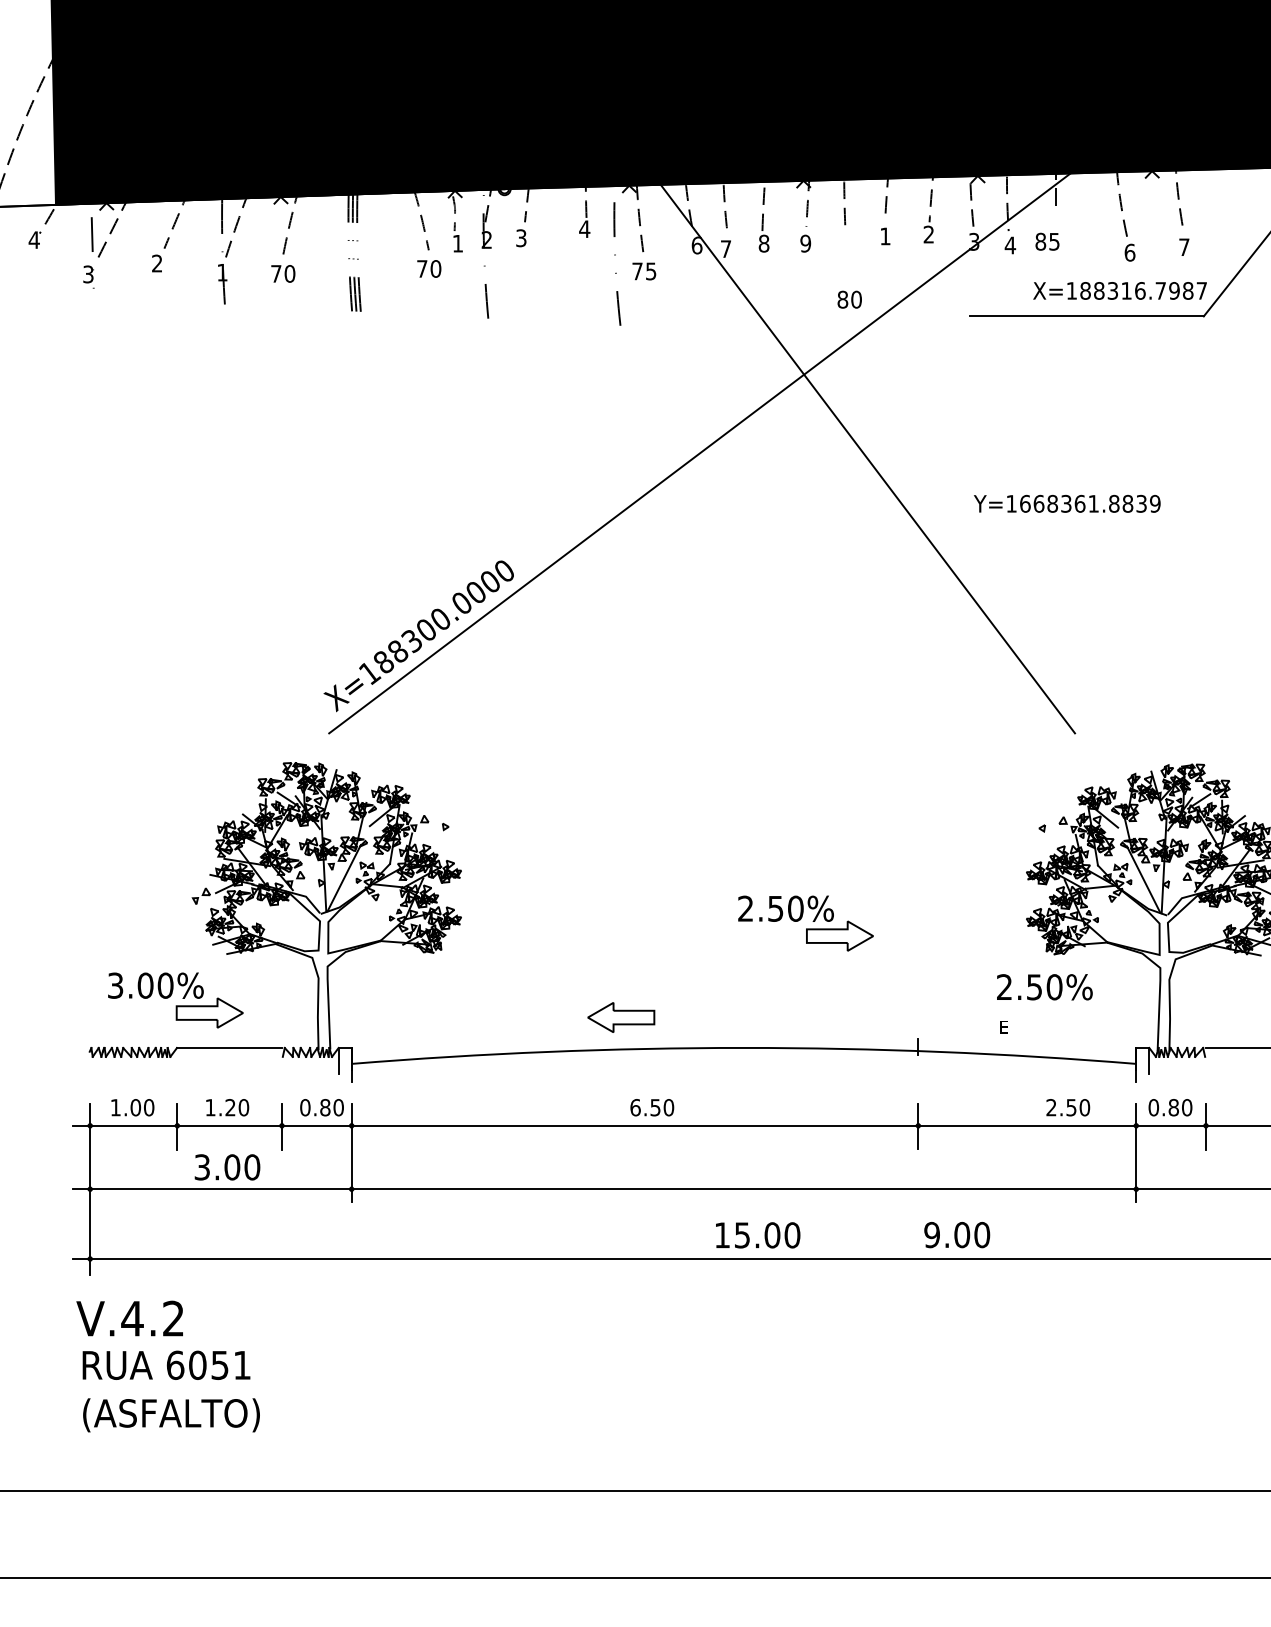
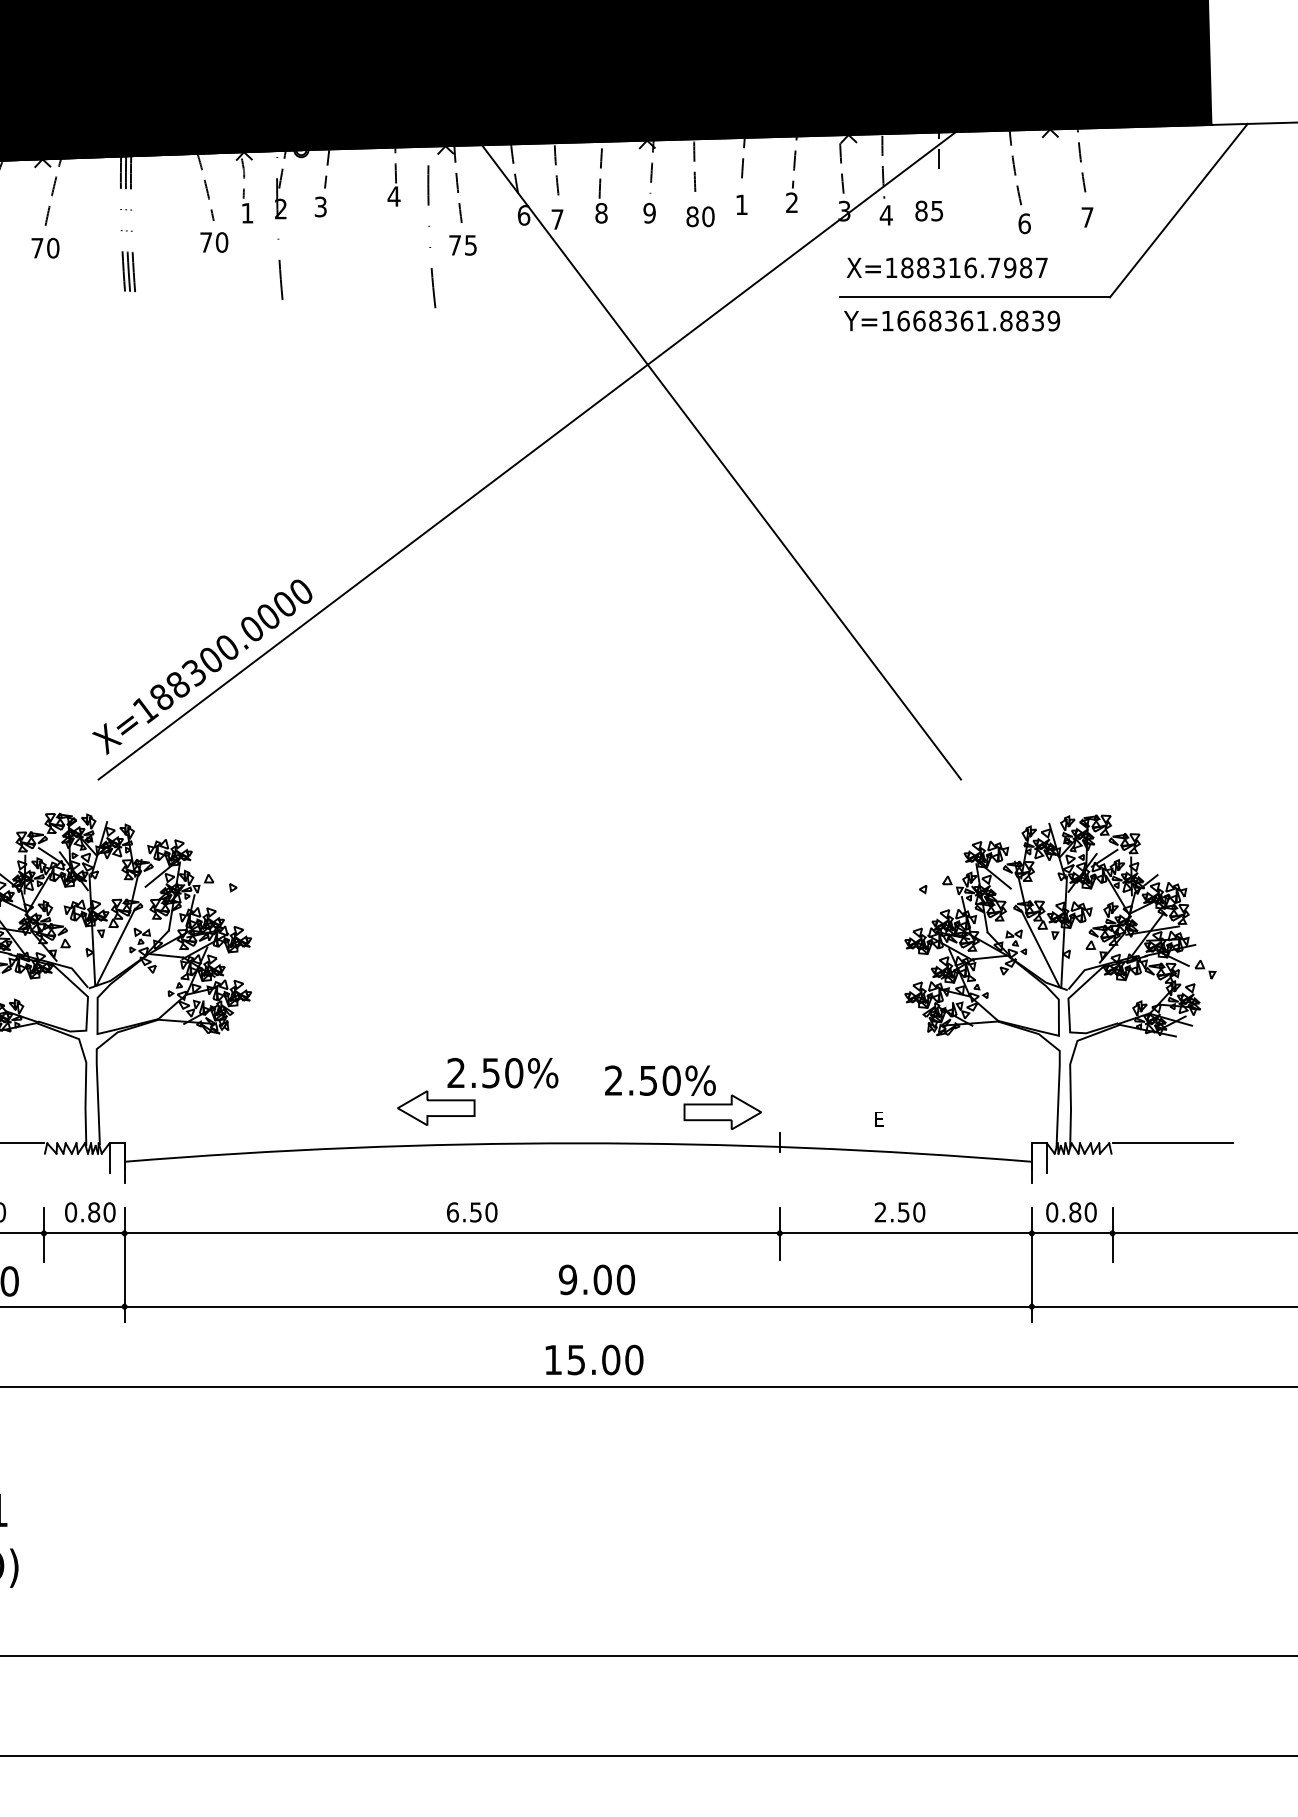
text: (1119, 290) -> (946, 267), moved
text: (849, 299) -> (700, 216), moved
text: (1067, 503) -> (952, 320), moved
part: (805, 923) -> (682, 1097), moved
text: (1044, 987) -> (502, 1073), moved
text: (1068, 1107) -> (900, 1212), moved
text: (957, 1235) -> (597, 1280), moved

